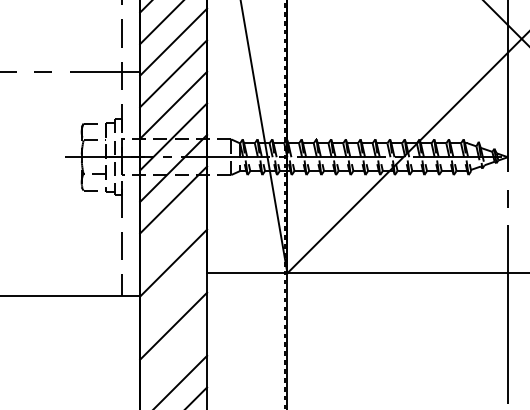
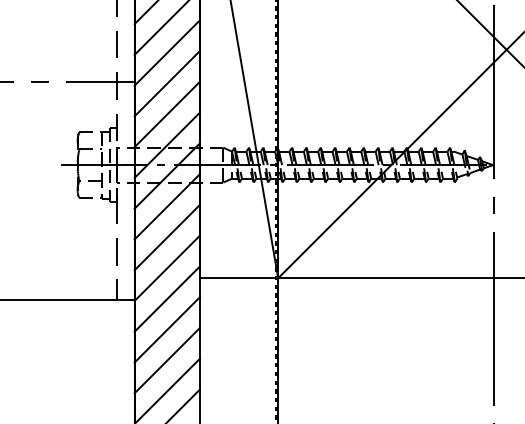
line: (172, 231) -> (166, 237), added
line: (172, 294) -> (166, 298), added
line: (172, 357) -> (166, 360), added

